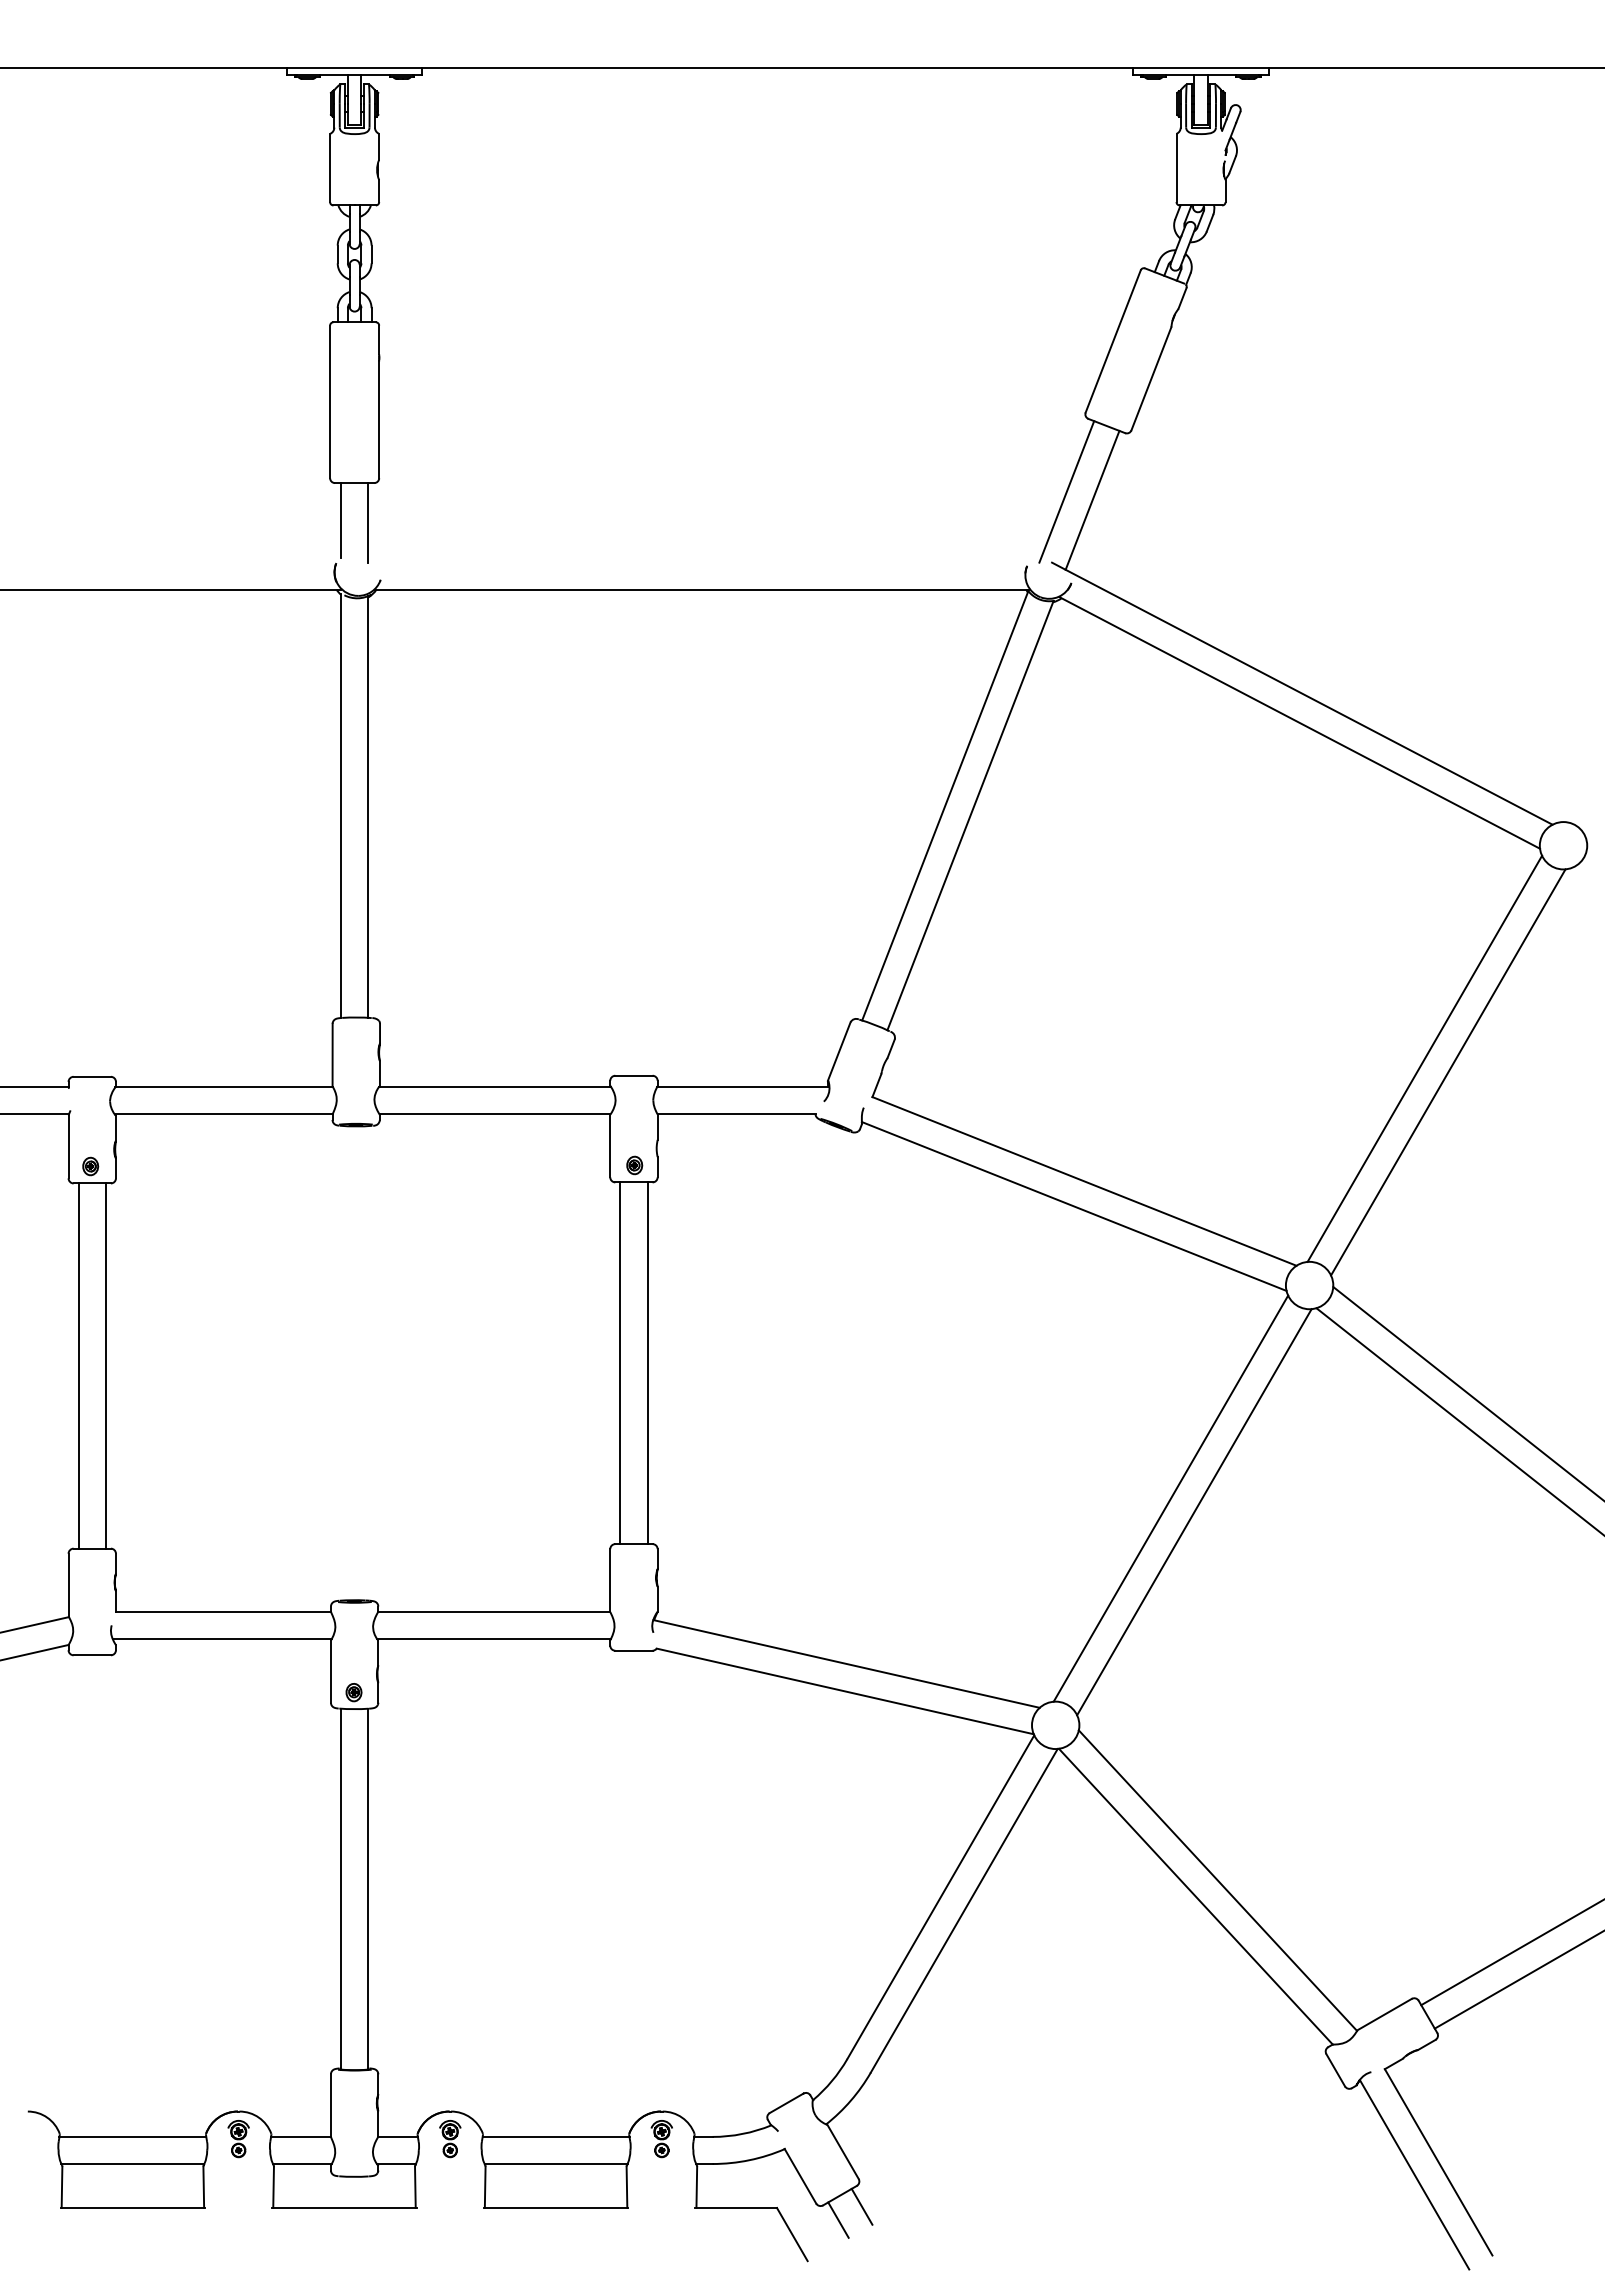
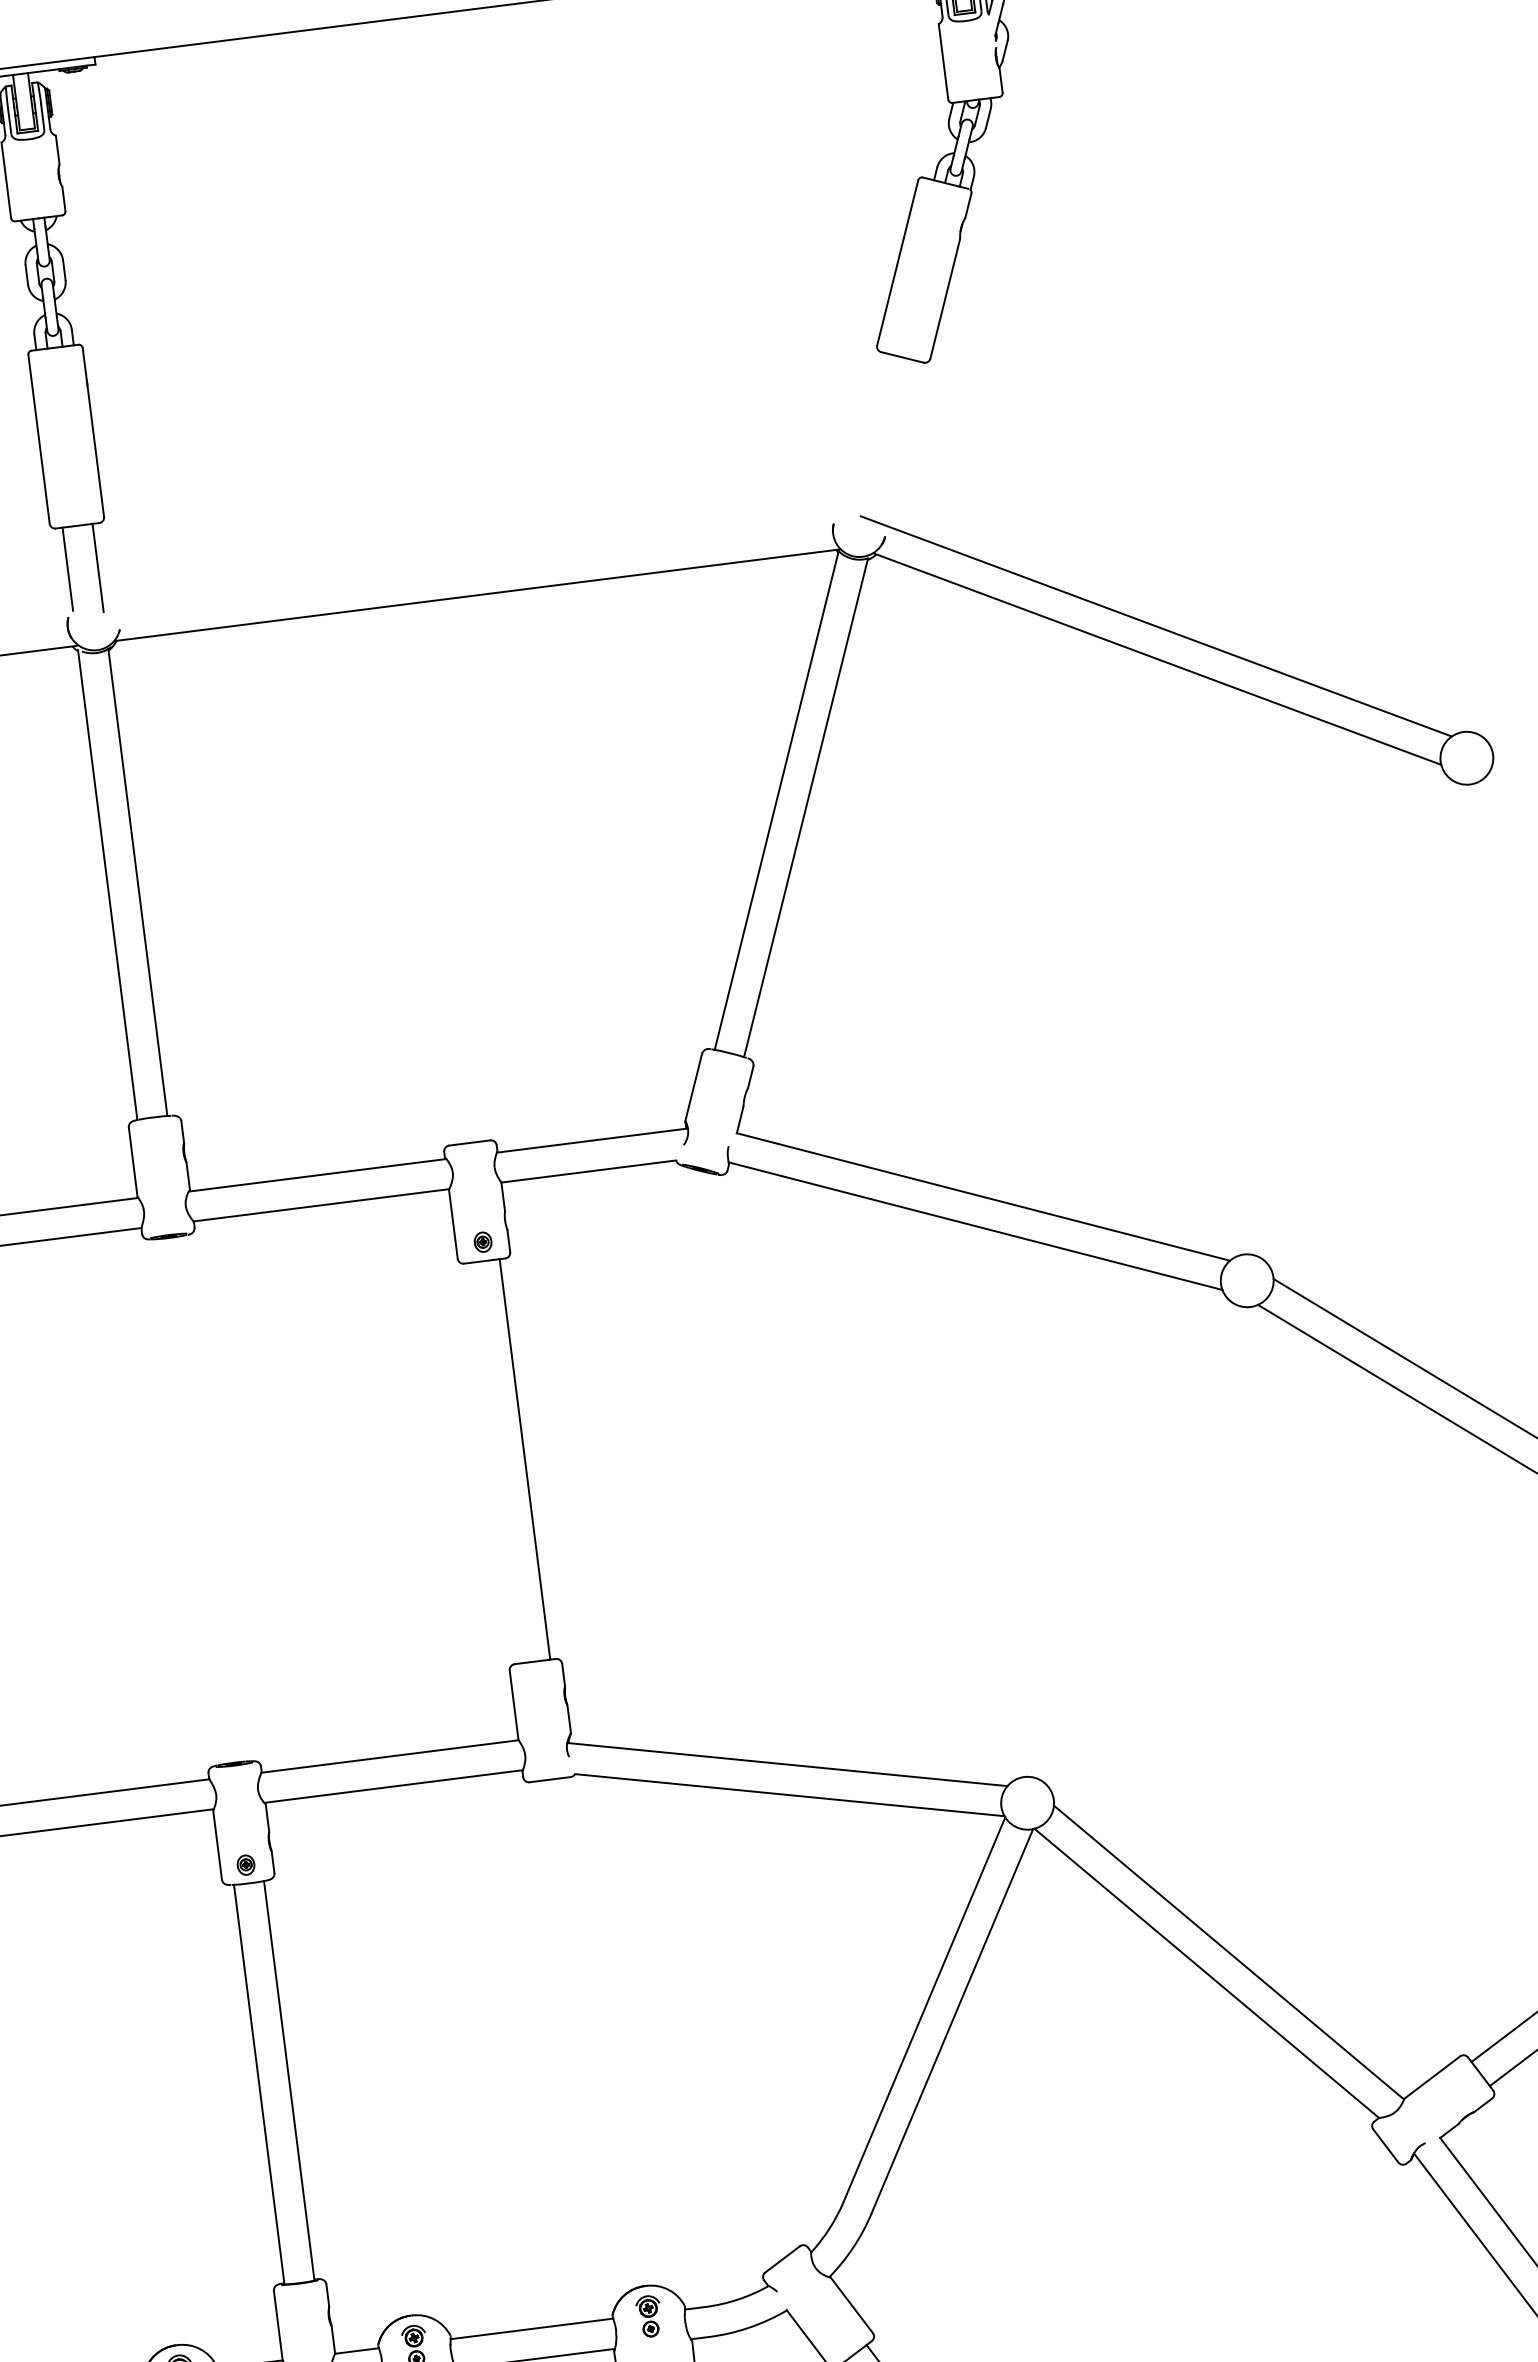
line: (1066, 491) -> (866, 435), removed
line: (1092, 499) -> (896, 440), removed
line: (1424, 1058) -> (1342, 1013), removed
line: (1448, 1072) -> (1371, 1025), removed
line: (620, 1363) -> (495, 1463), removed
line: (1170, 1498) -> (1123, 1536), removed
line: (1194, 1512) -> (1151, 1548), removed

